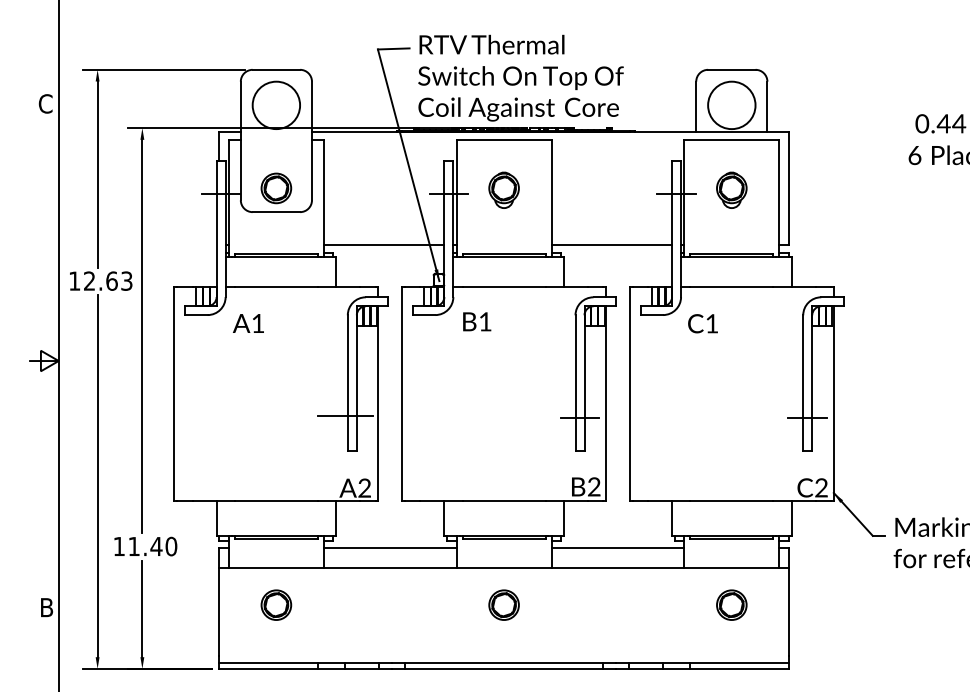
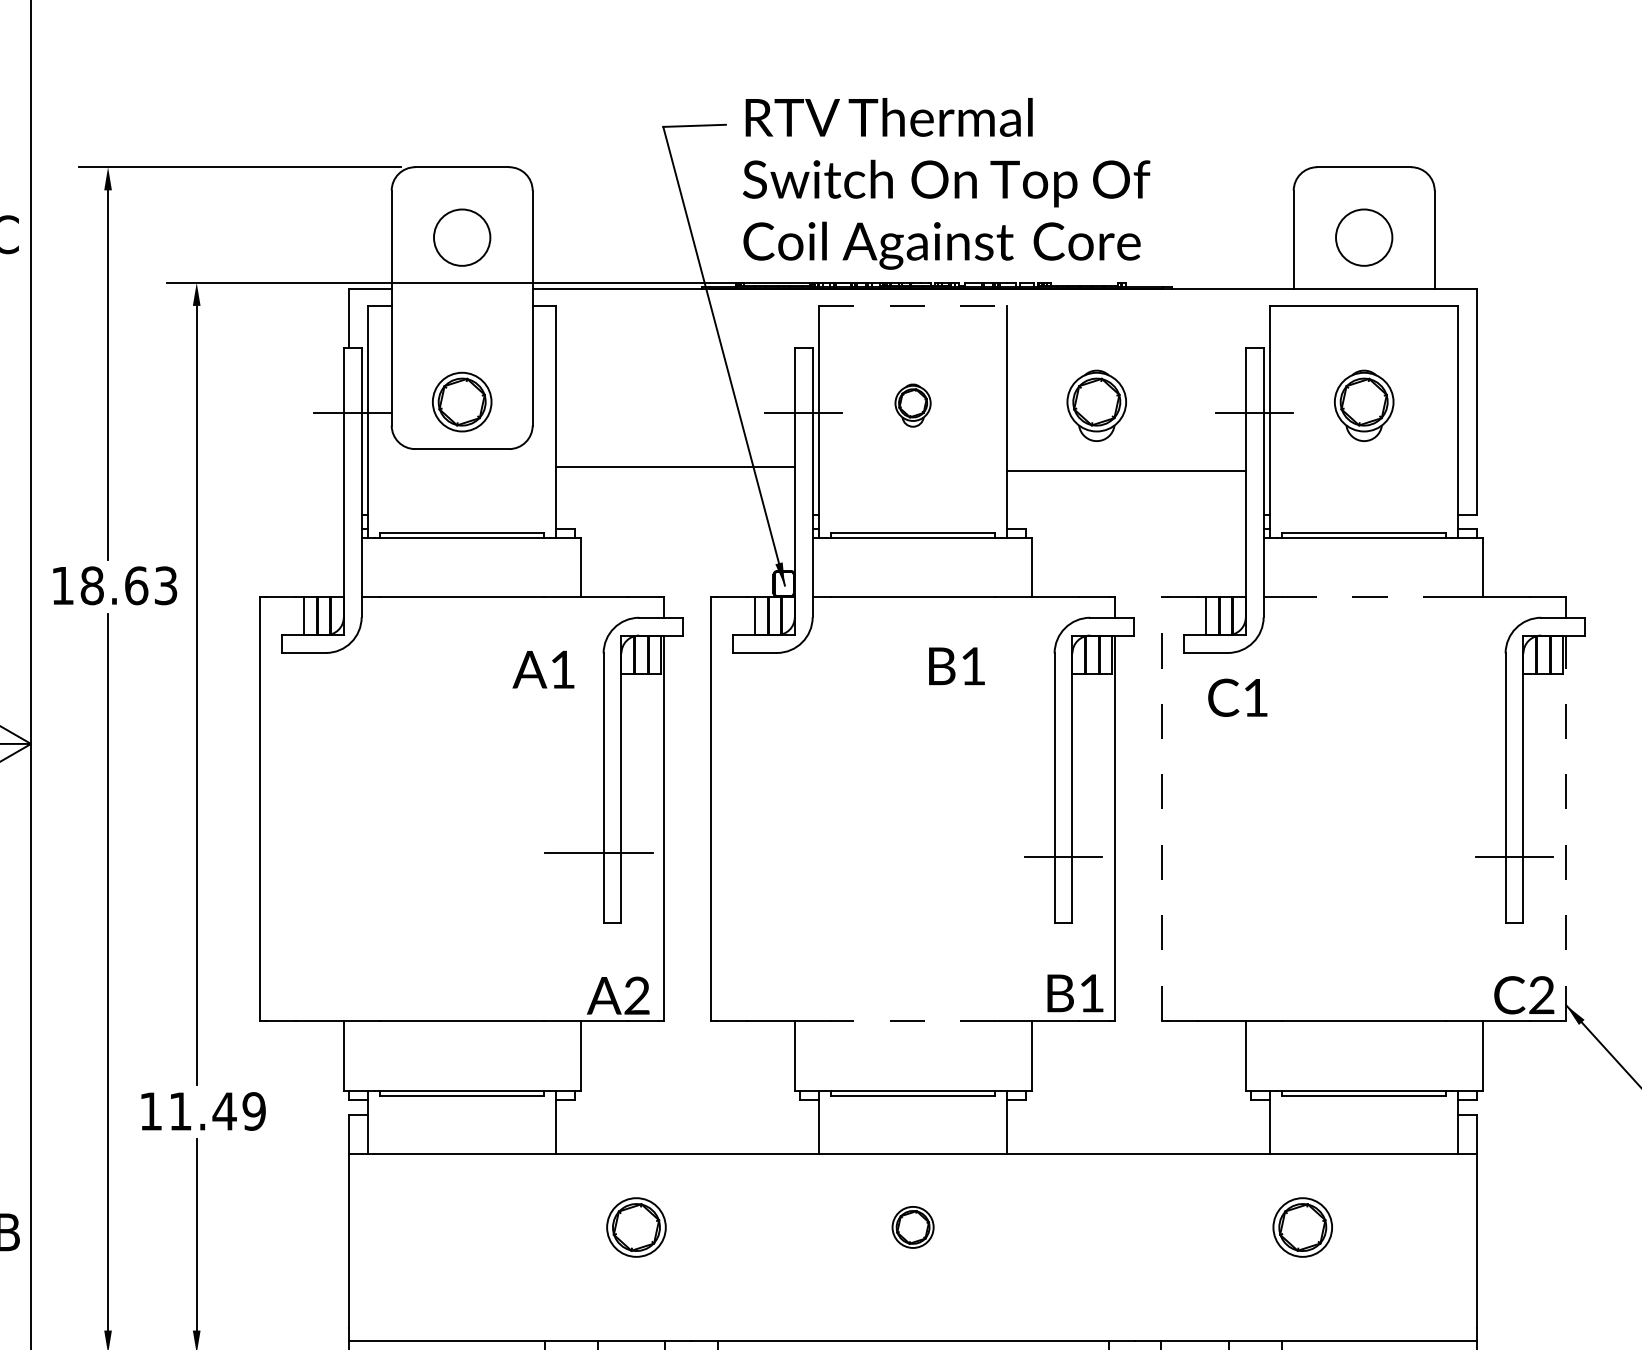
circle: (276, 105) -> (462, 237), size x0.6
circle: (731, 105) -> (1363, 237), size x0.6
line: (504, 140) -> (913, 307), solid -> dashed
part: (503, 189) -> (911, 404), size x0.6
part: (596, 189) -> (1096, 404), added
line: (383, 245) -> (674, 467), moved
line: (611, 245) -> (1125, 471), moved
text: (89, 280) -> (92, 584), 12.63 -> 18.63
line: (731, 286) -> (1363, 596), solid -> dashed
text: (477, 321) -> (957, 665), moved
text: (248, 323) -> (543, 669), moved
text: (702, 323) -> (1236, 697), moved
line: (629, 393) -> (1161, 808), solid -> dashed
line: (833, 403) -> (1565, 828), solid -> dashed
text: (594, 486) -> (1092, 992), B2 -> B1
line: (504, 500) -> (913, 1020), solid -> dashed
text: (171, 546) -> (254, 1111), 11.40 -> 11.49
line: (389, 548) -> (686, 1115), removed
line: (617, 548) -> (1137, 1115), removed
part: (276, 604) -> (636, 1226), moved
part: (503, 604) -> (911, 1226), size x0.7
part: (731, 604) -> (1302, 1226), moved

